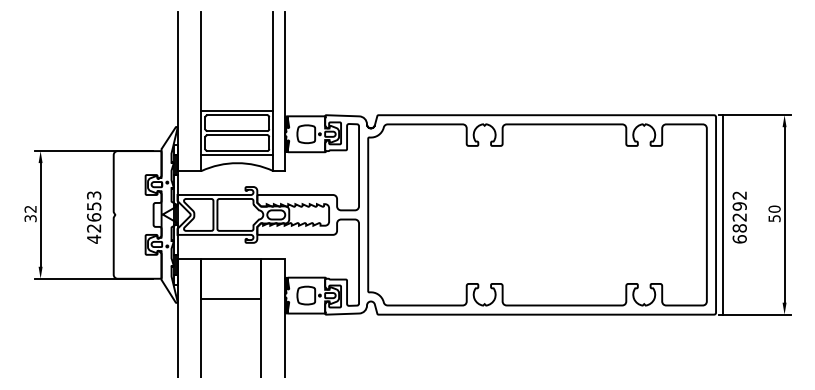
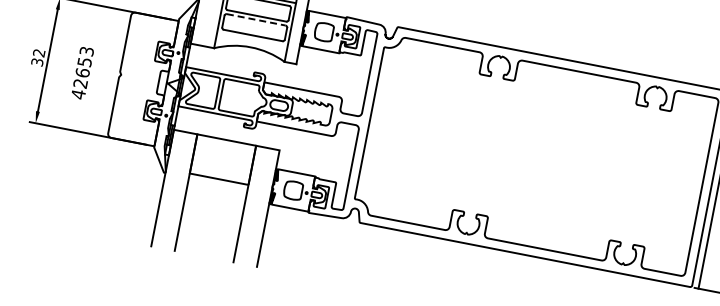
line: (237, 135) -> (256, 20), solid -> dashed
line: (237, 155) -> (252, 39), removed
text: (94, 217) -> (83, 73), moved

